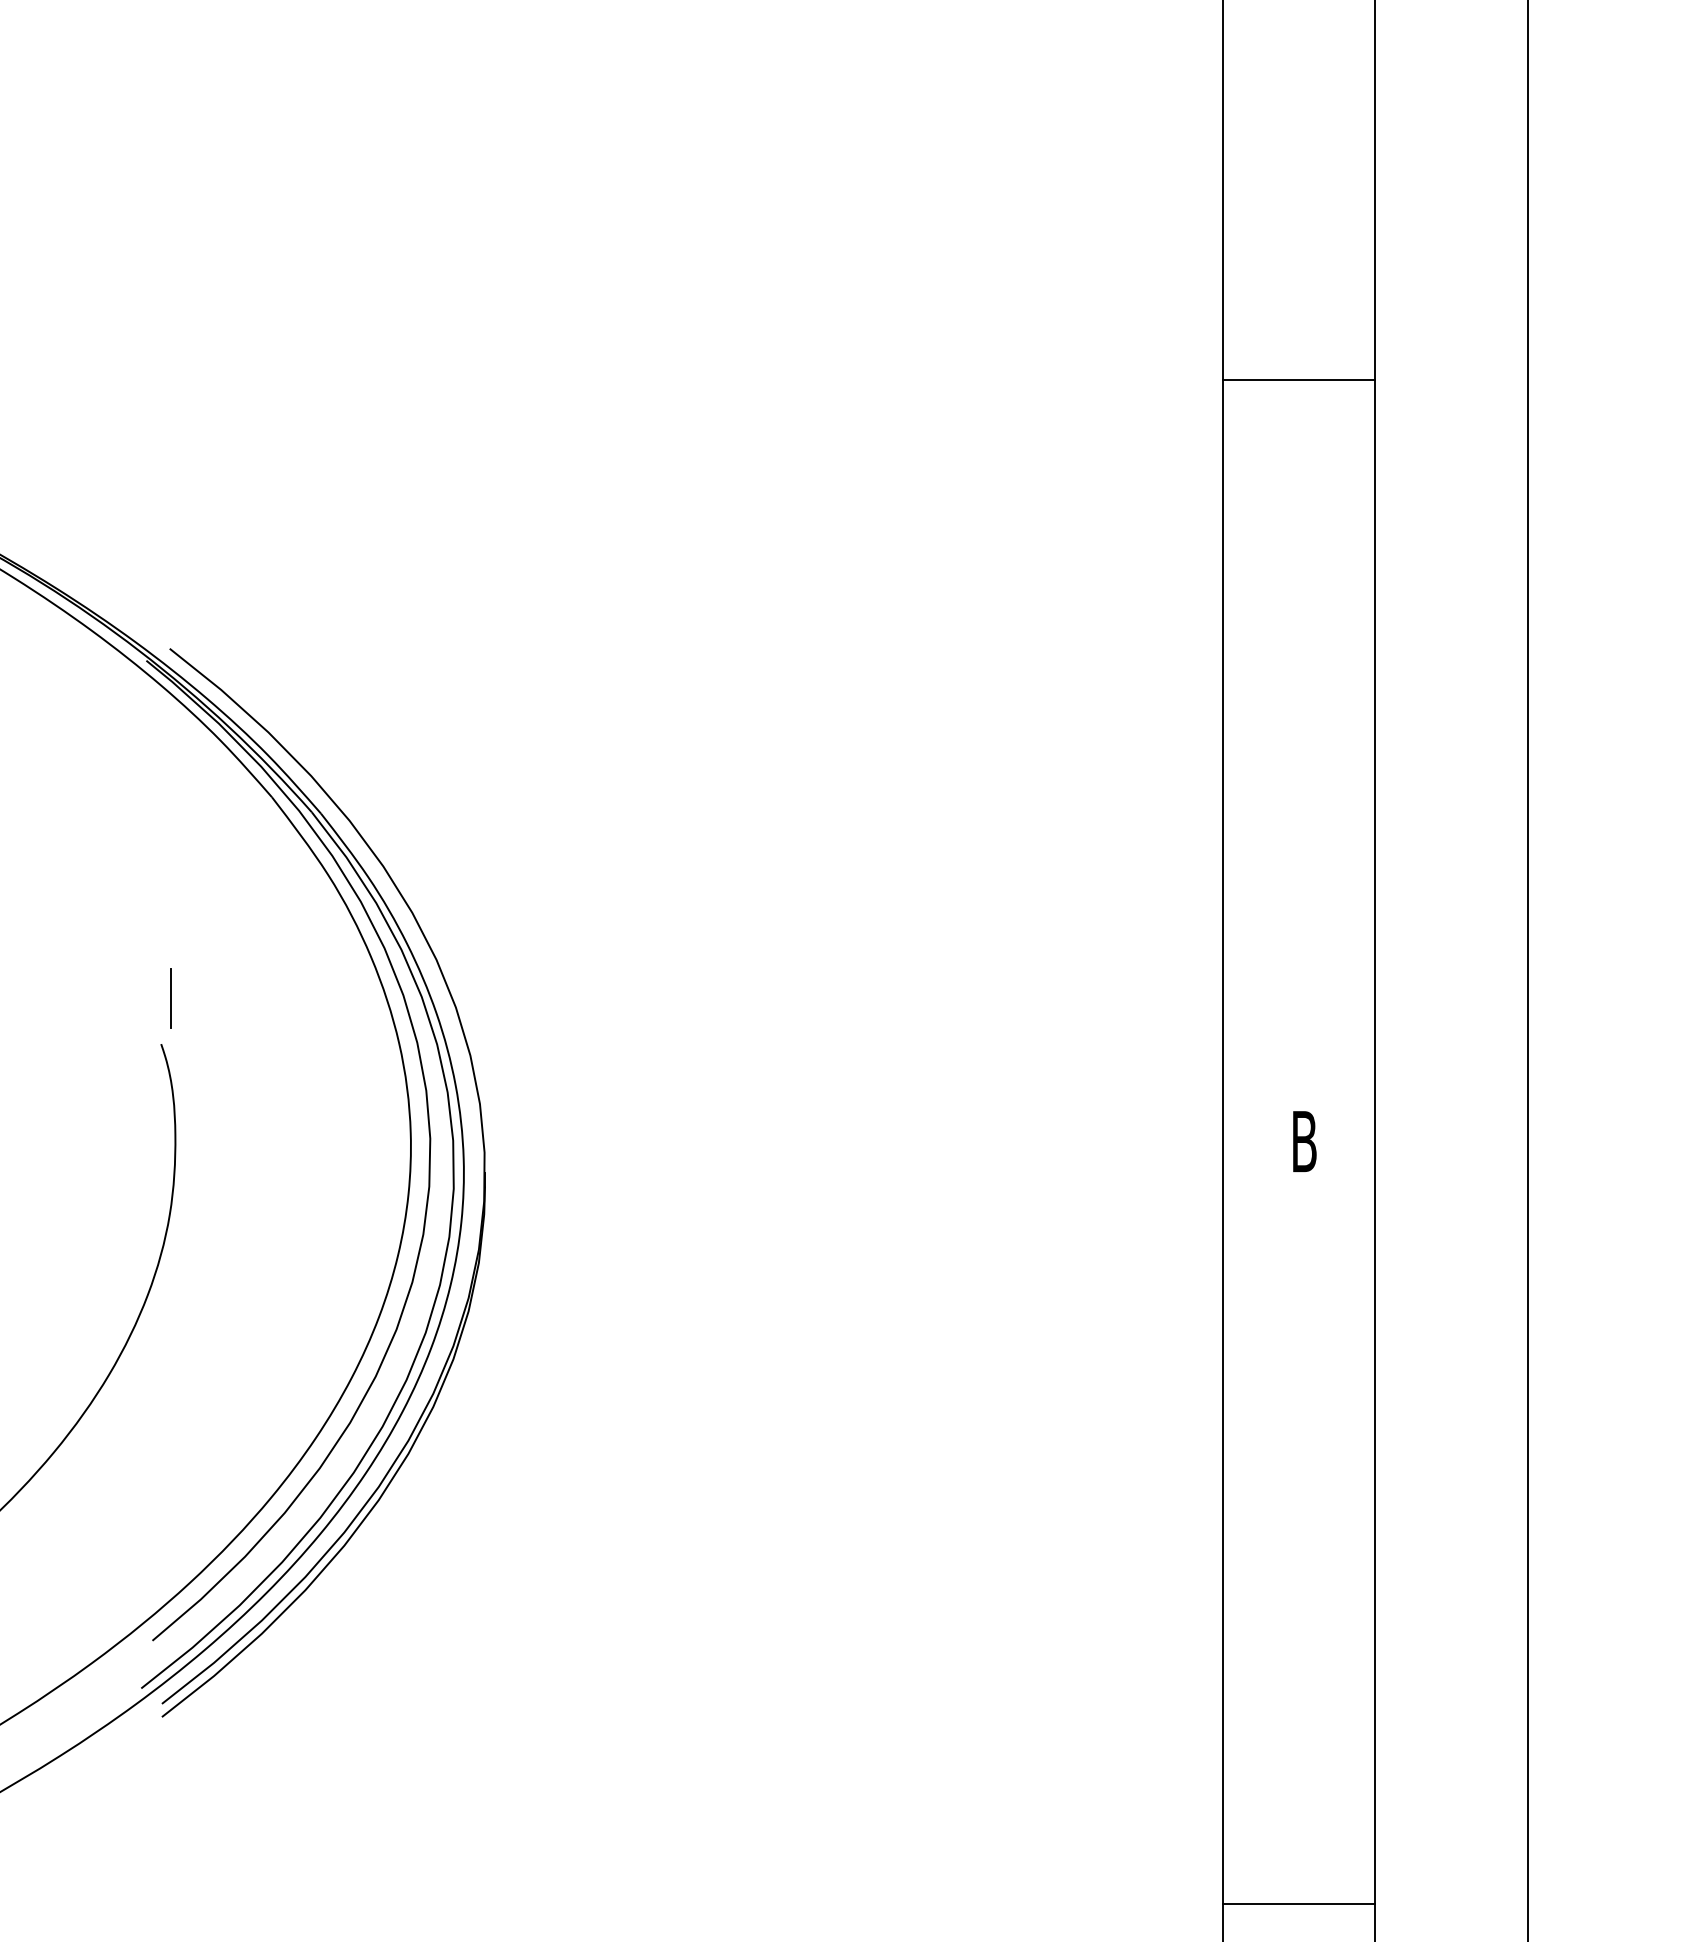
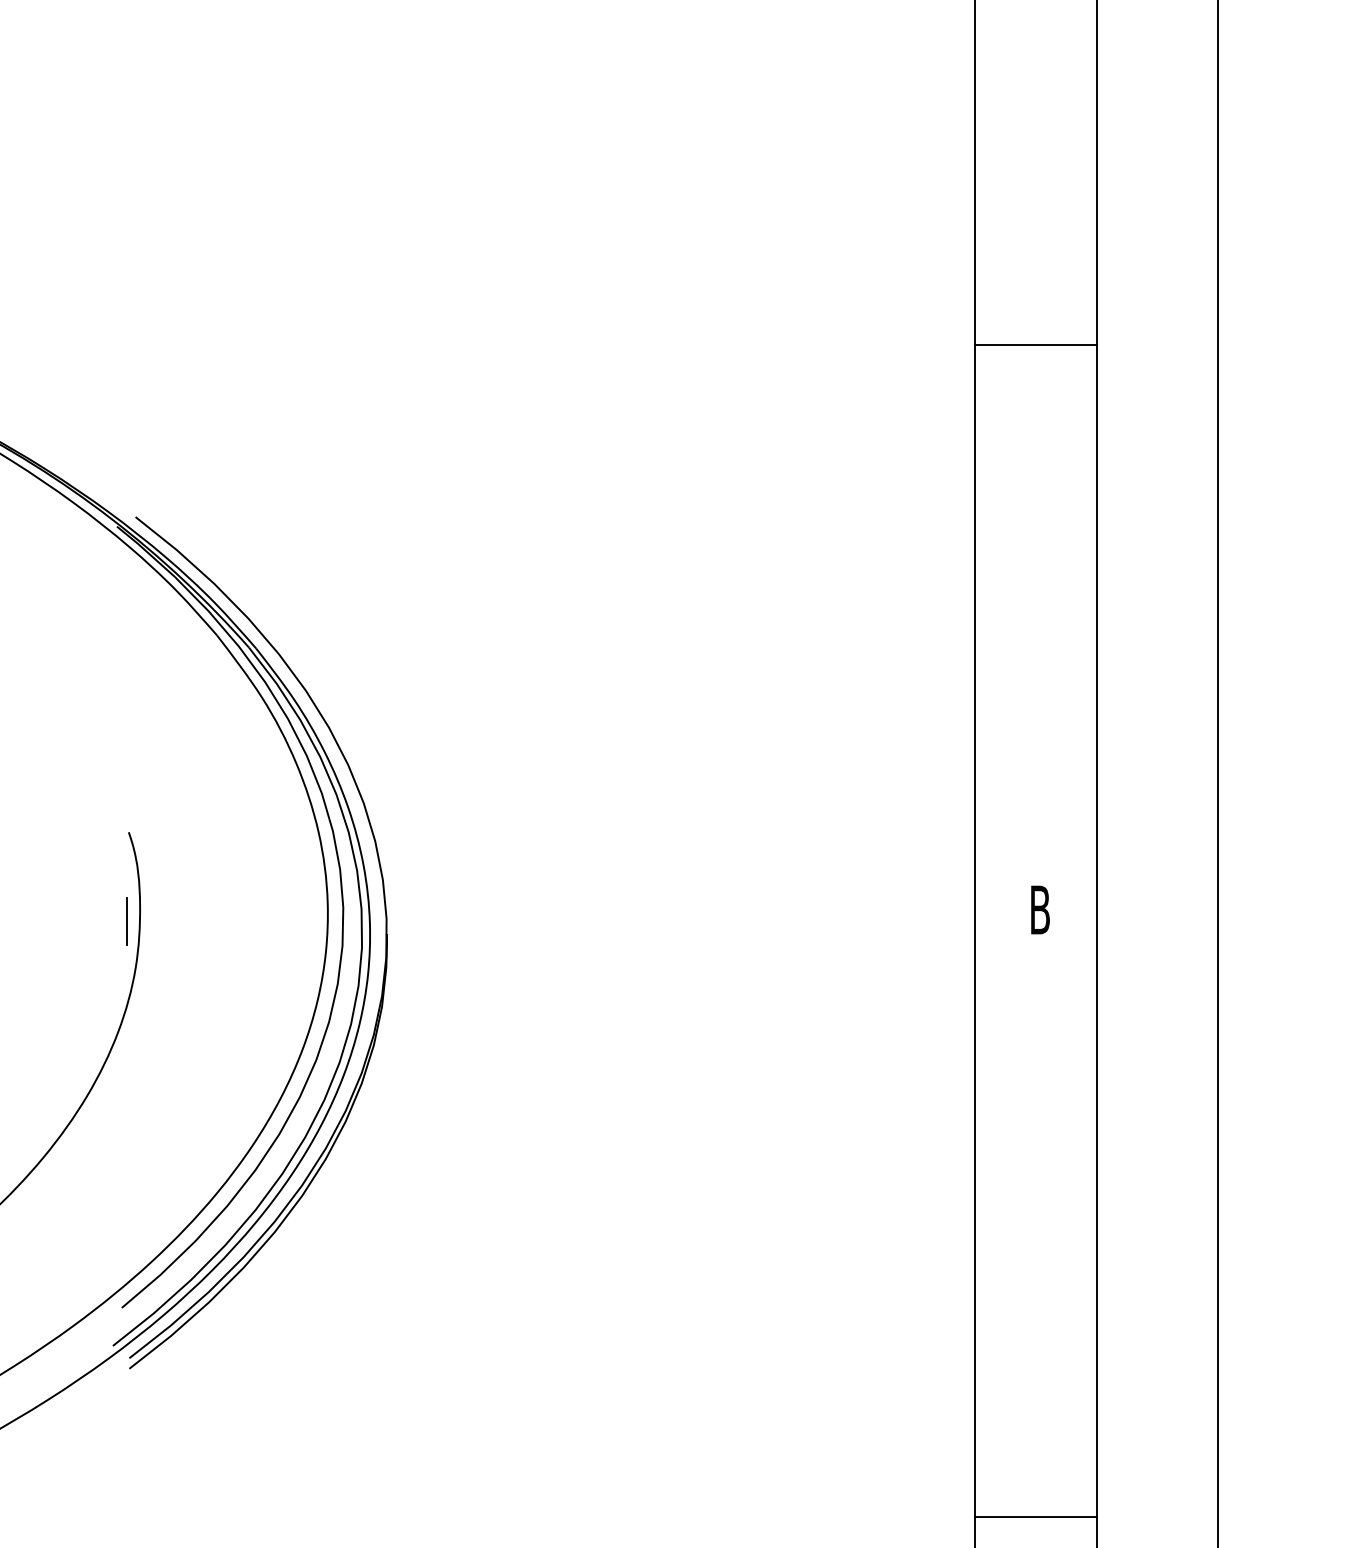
line: (1298, 380) -> (1035, 345), moved
line: (170, 998) -> (126, 921), moved

